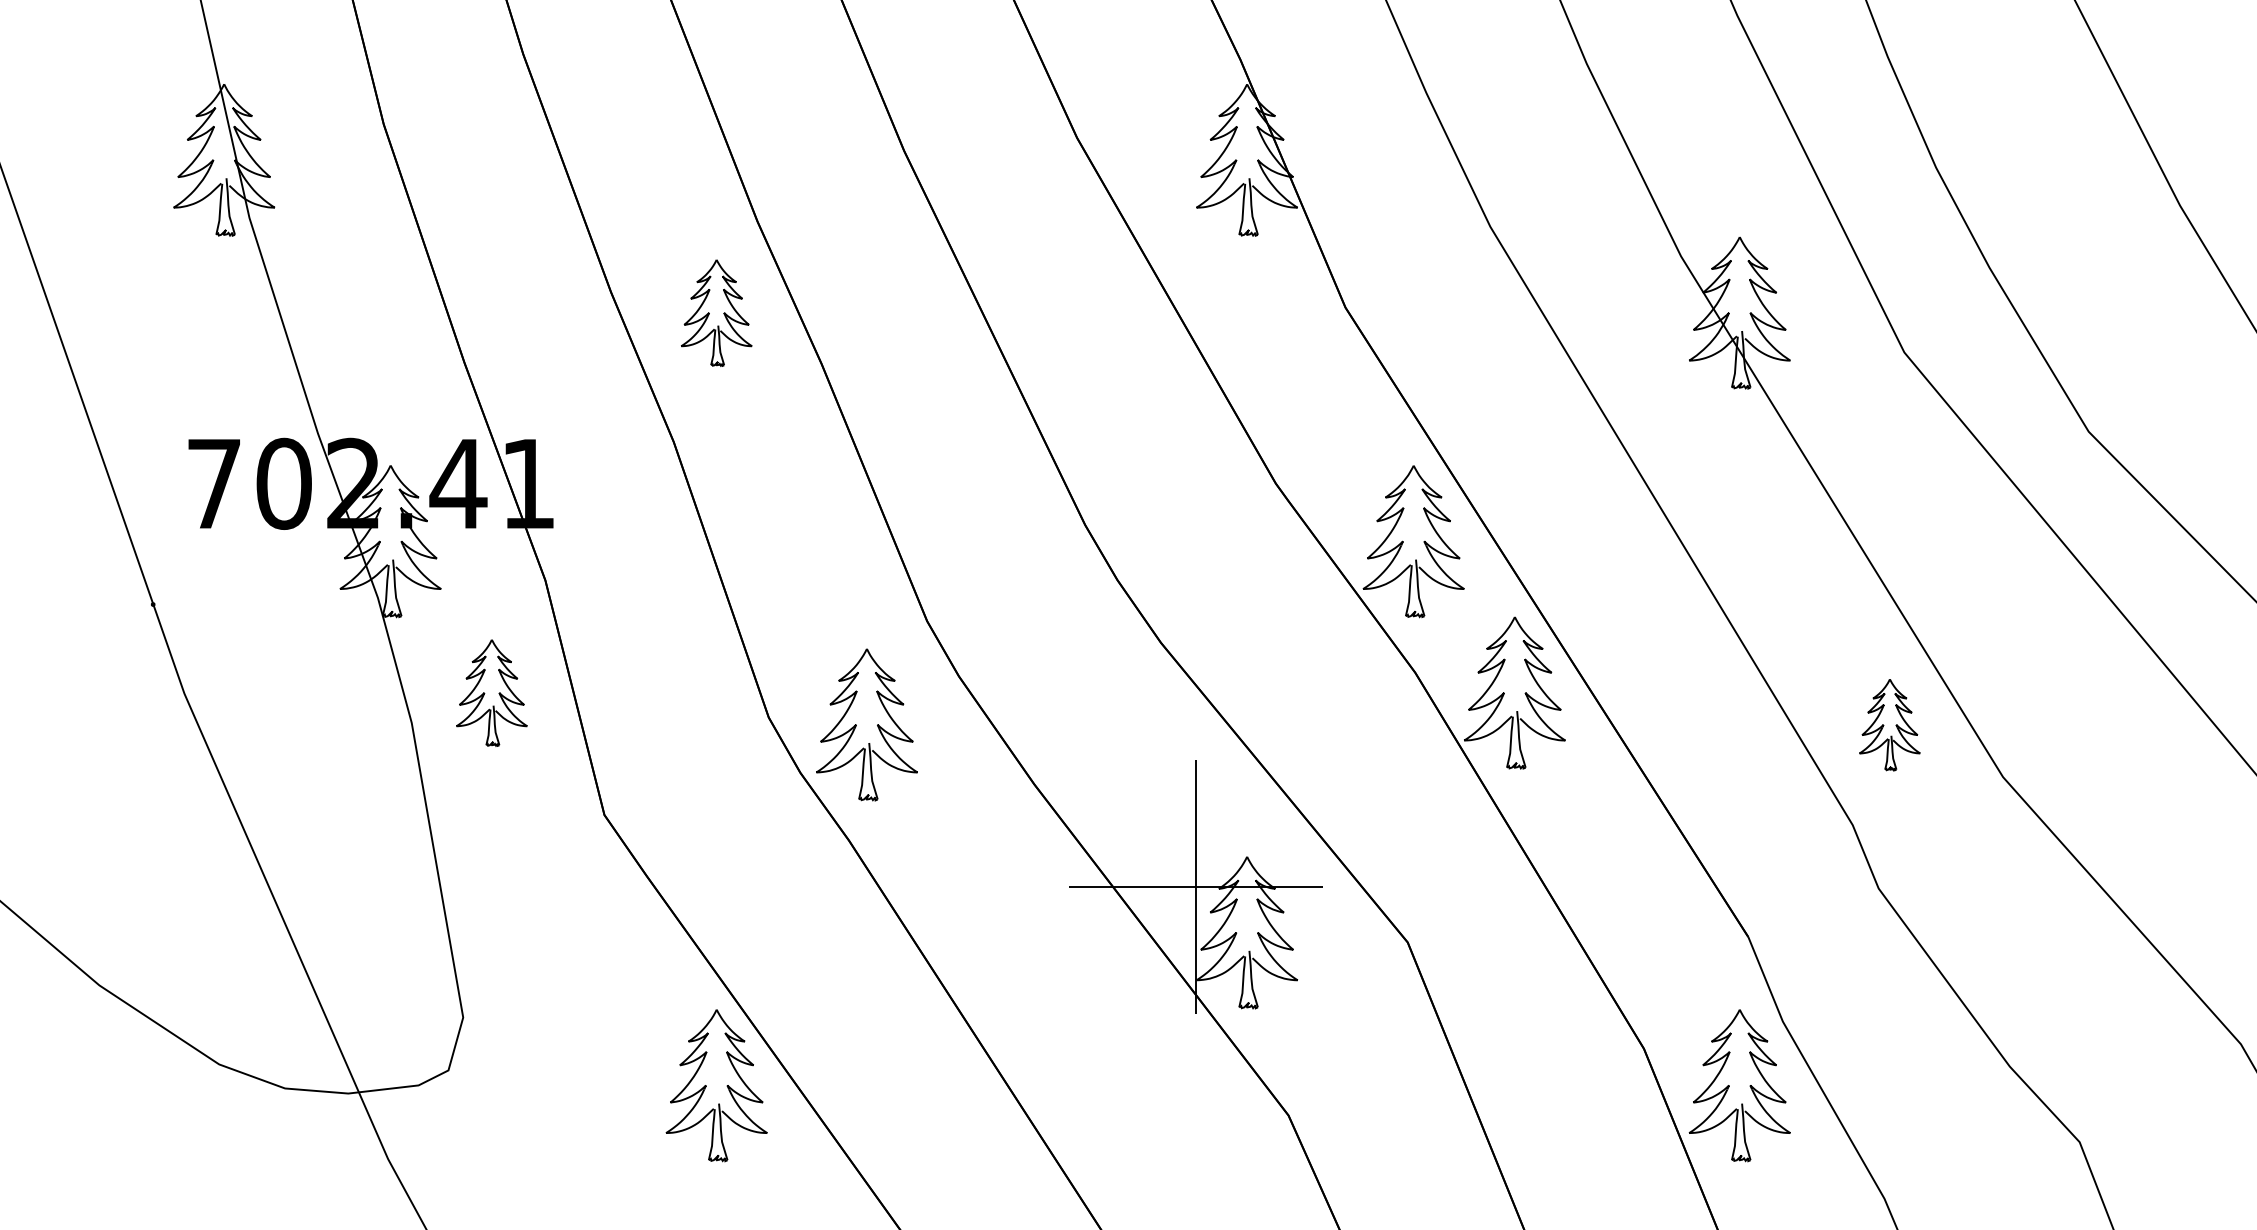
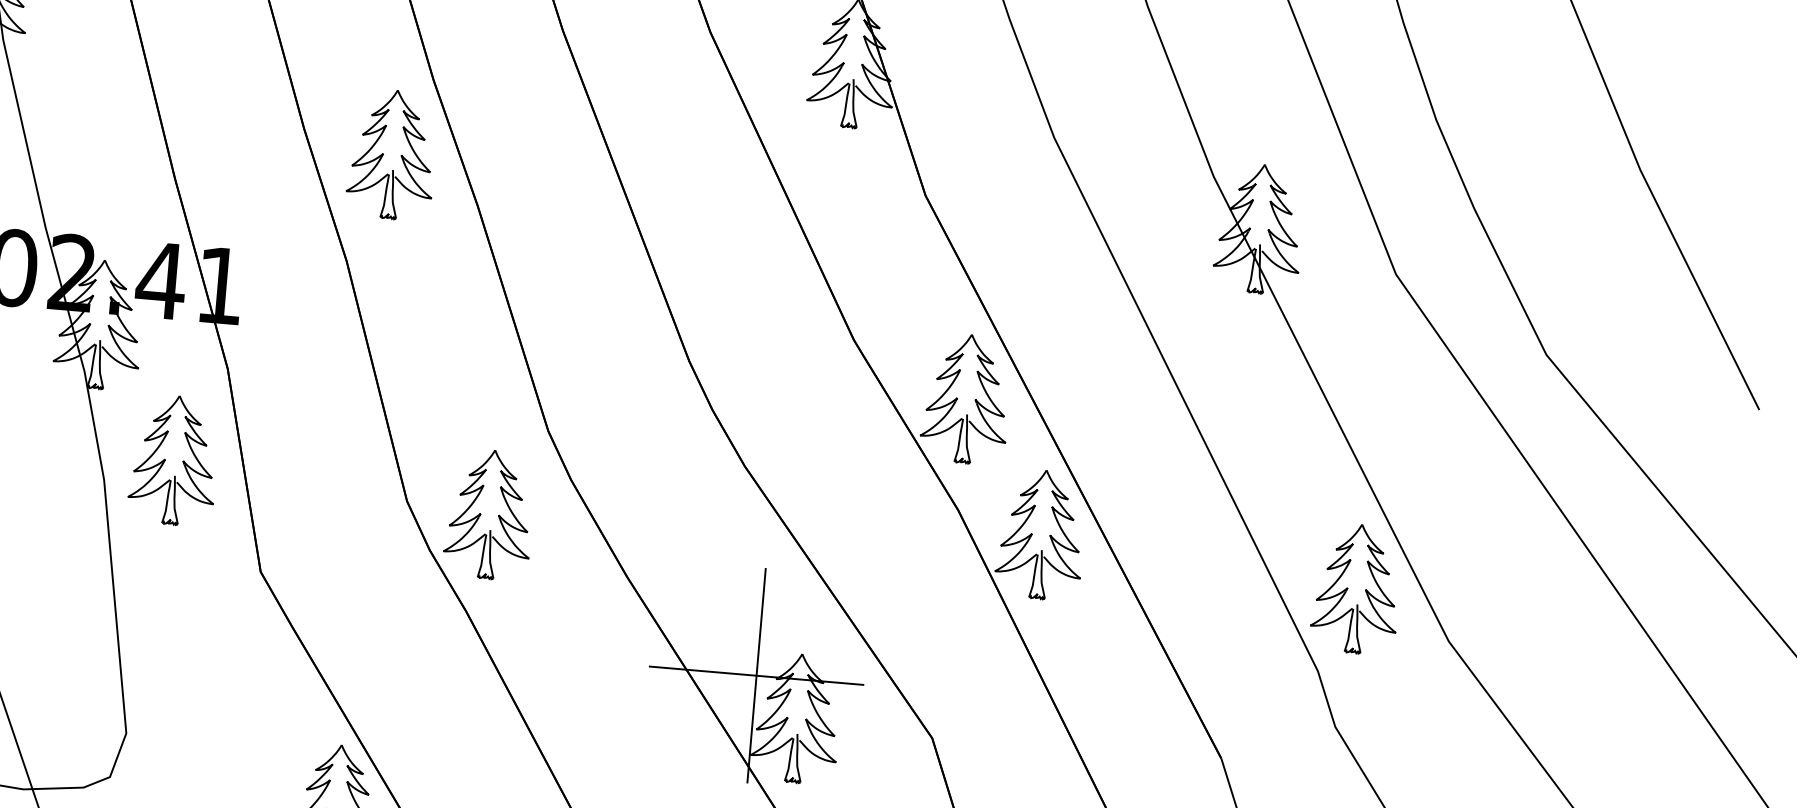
part: (716, 312) -> (392, 154), size x1.43
part: (491, 692) -> (173, 459), size x1.43
part: (1889, 724) -> (1356, 588), size x1.67

